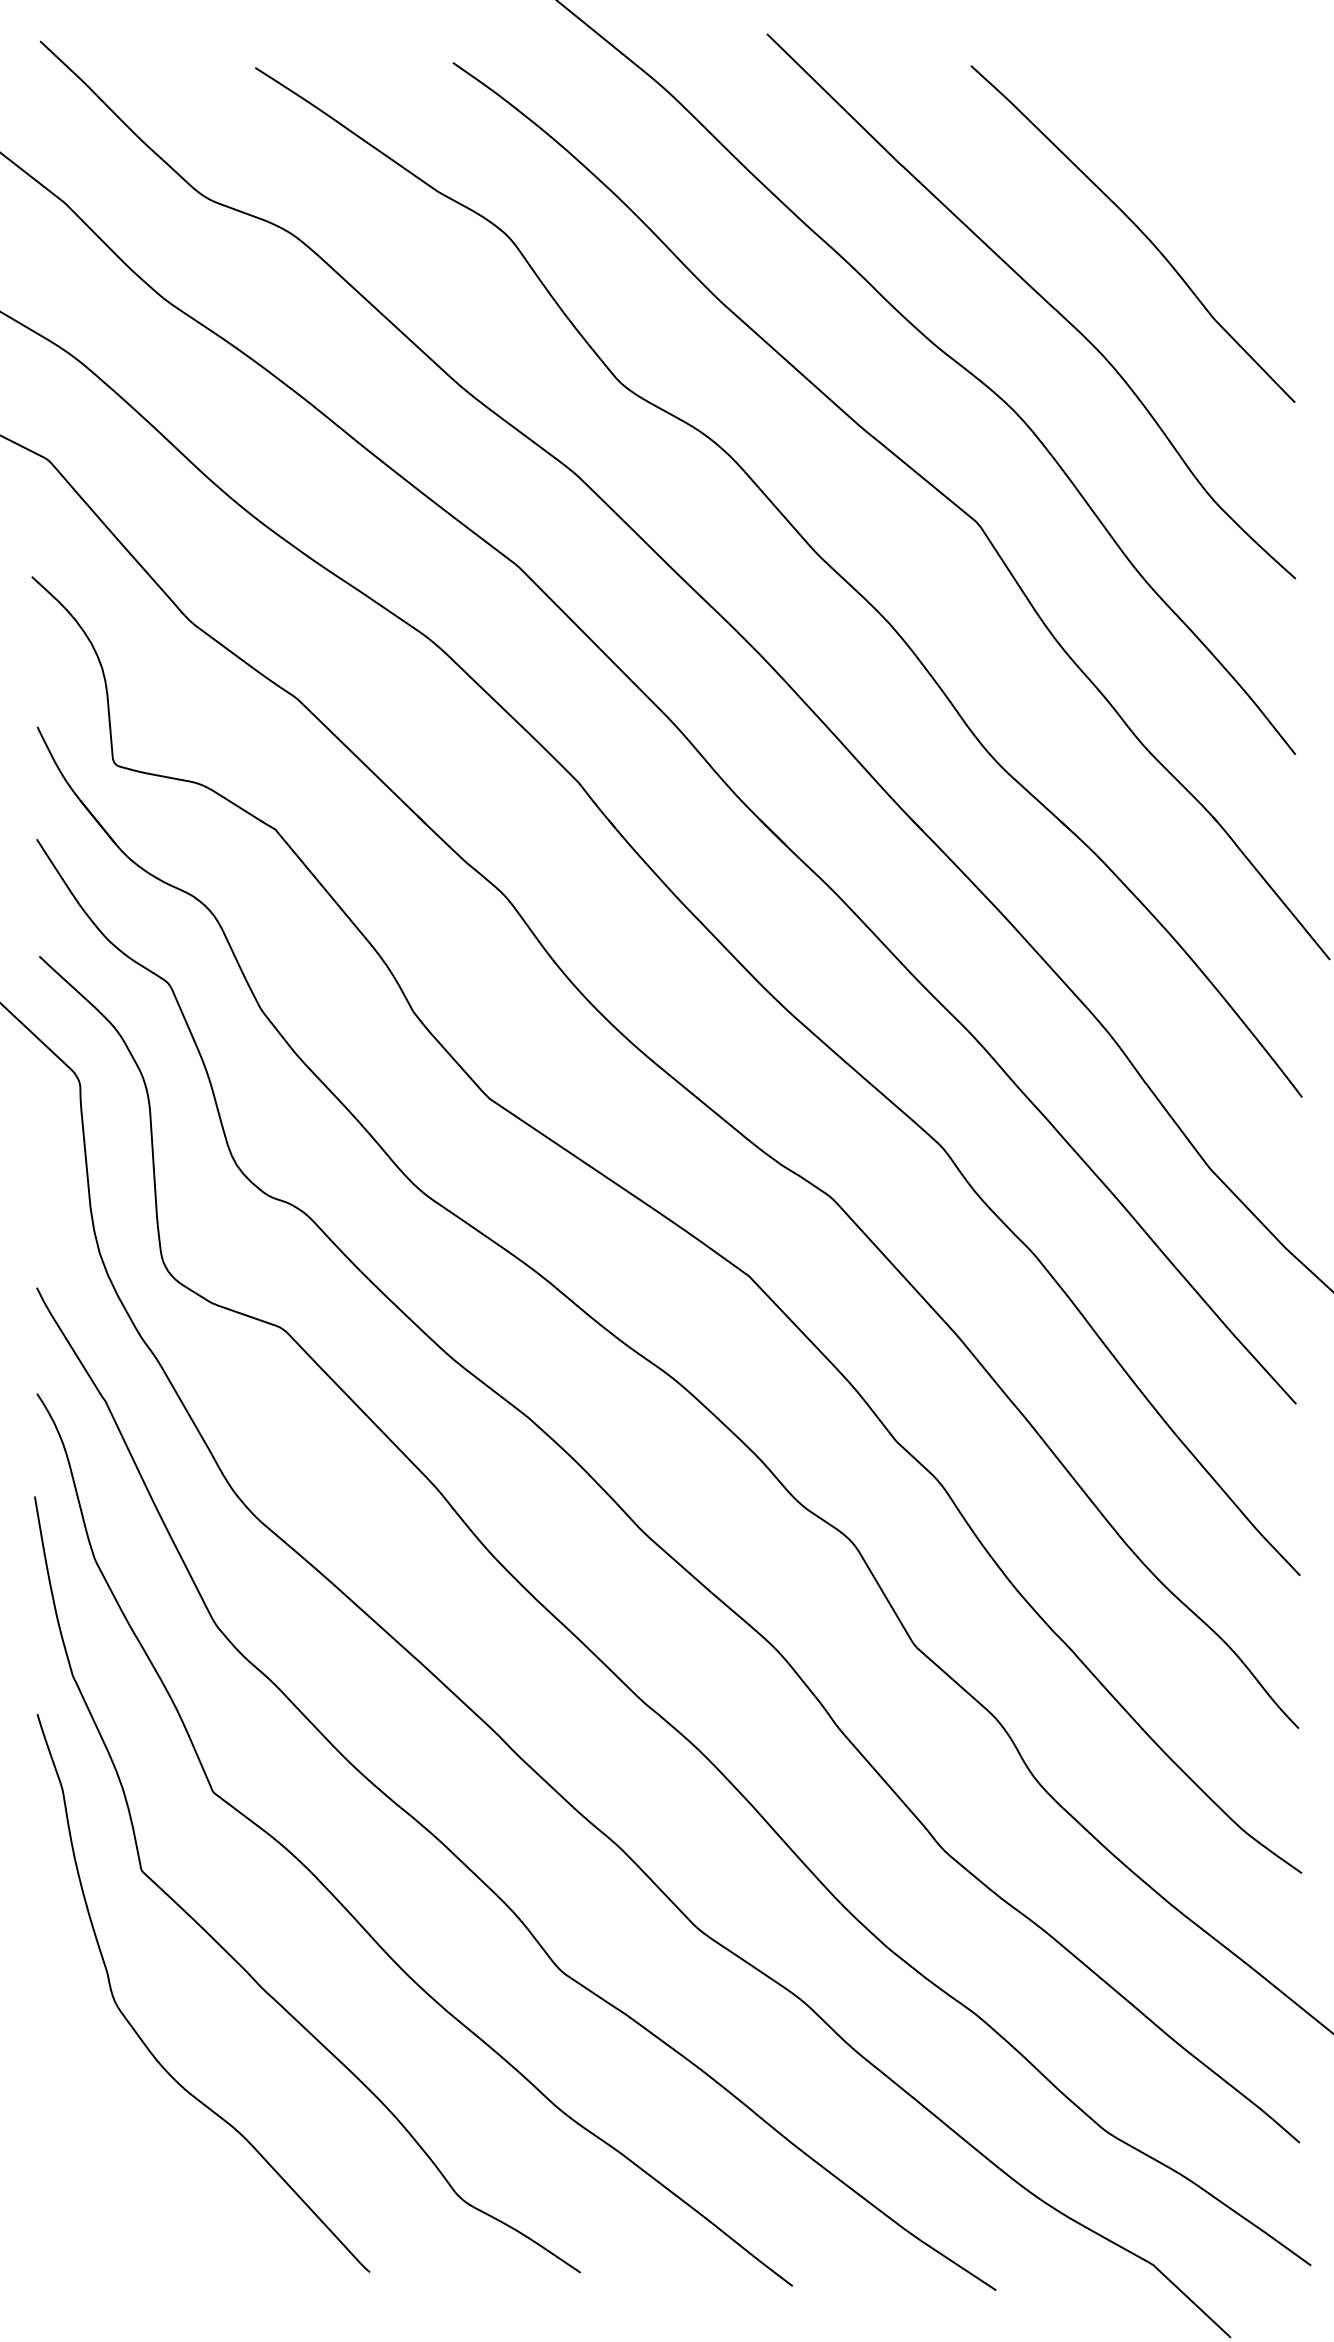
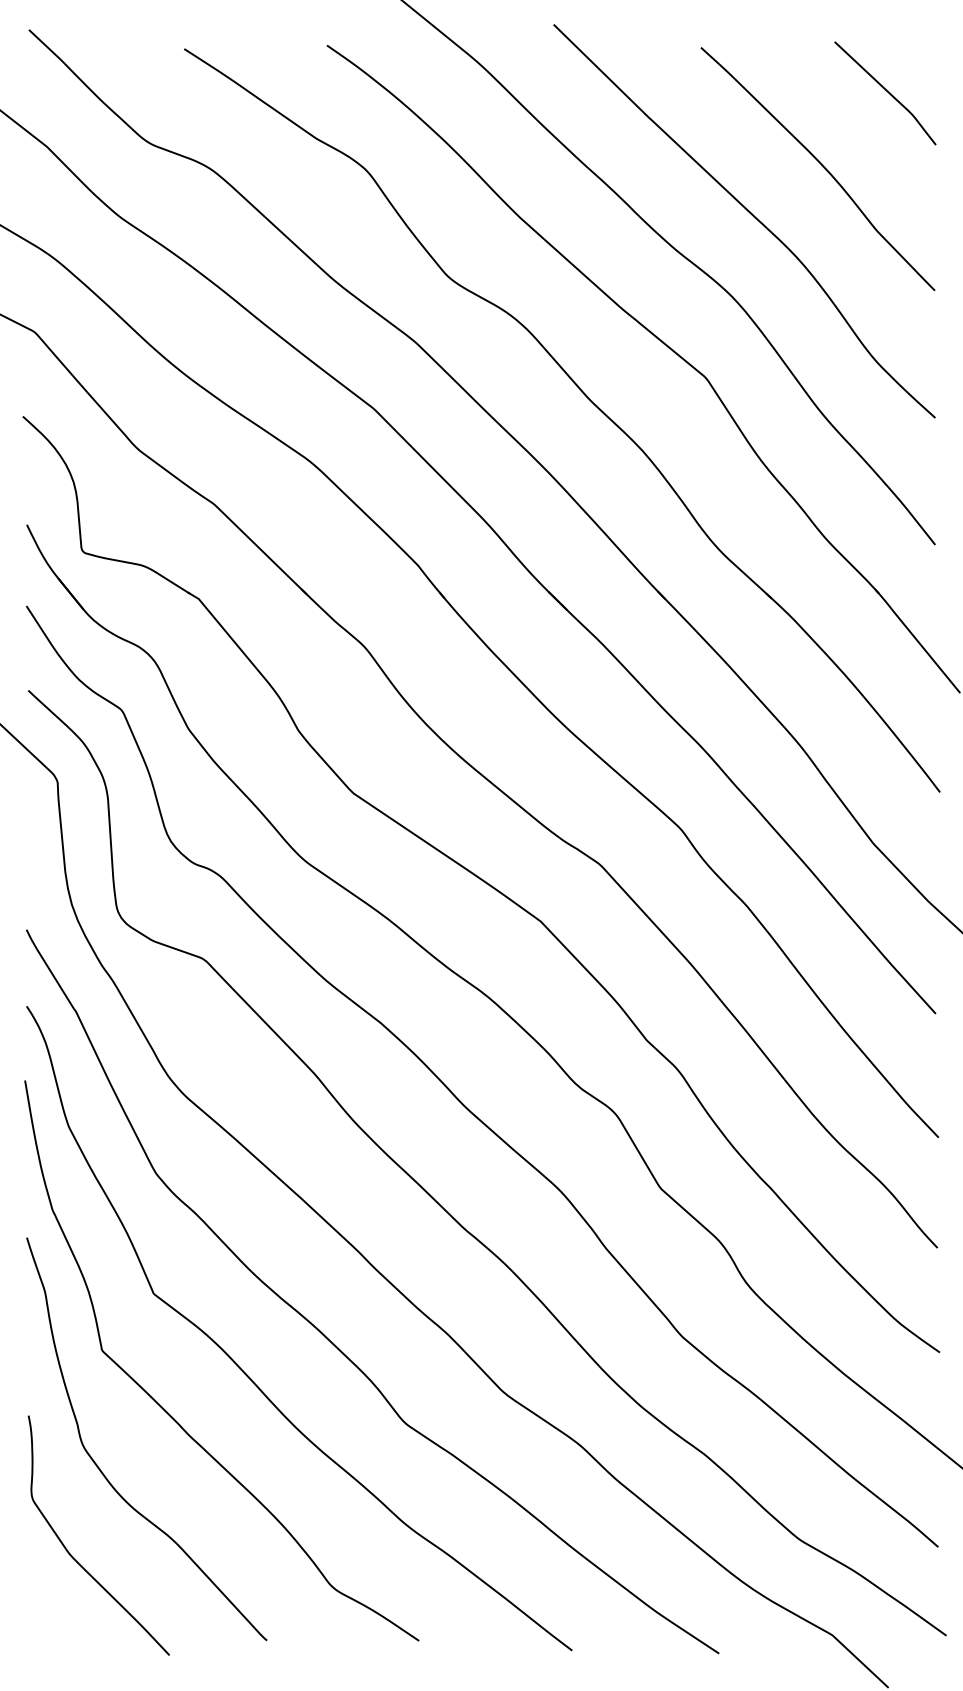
curve: (1227, 126) -> (886, 91), added
curve: (101, 2155) -> (73, 1556), added

